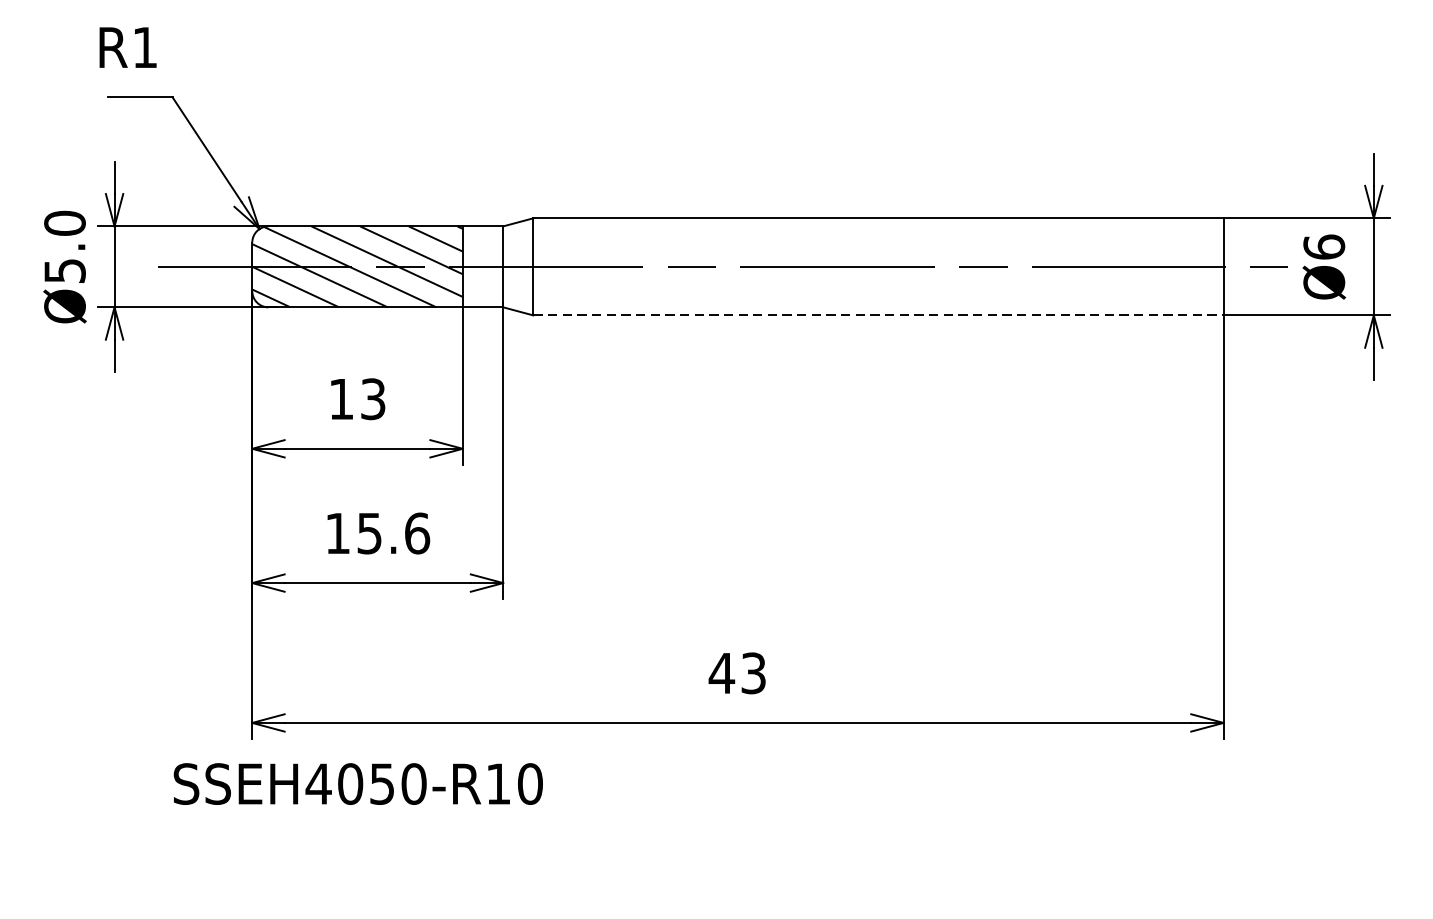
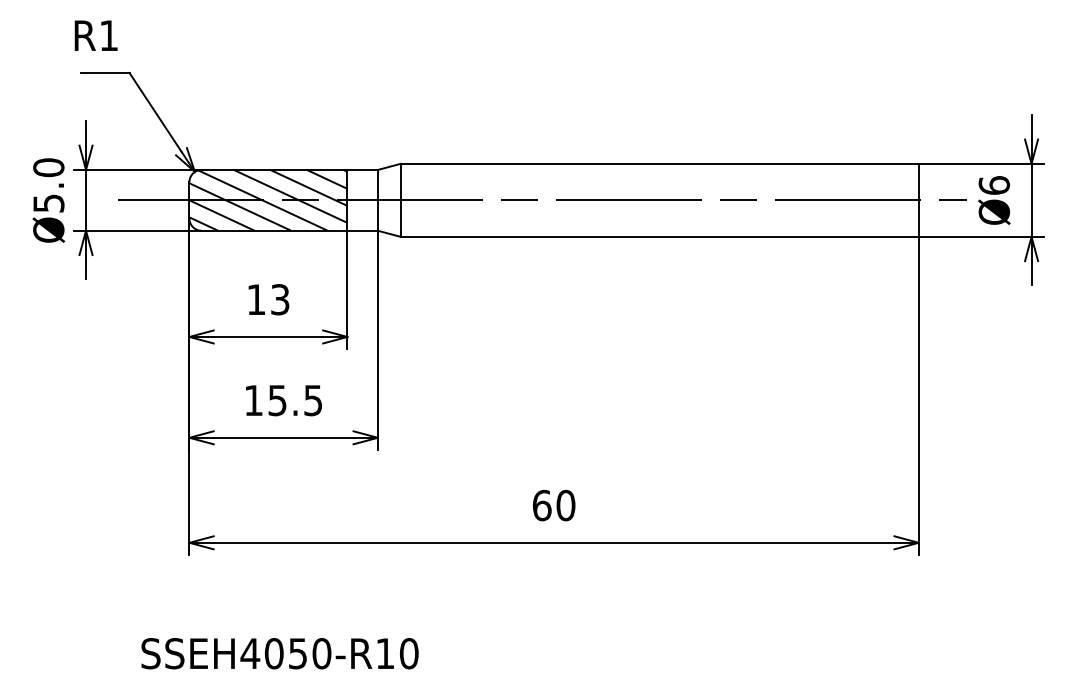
line: (879, 314) -> (660, 236), dashed -> solid
text: (417, 533) -> (313, 400), 15.6 -> 15.5
text: (737, 673) -> (553, 505), 43 -> 60
text: (357, 783) -> (279, 653), moved

